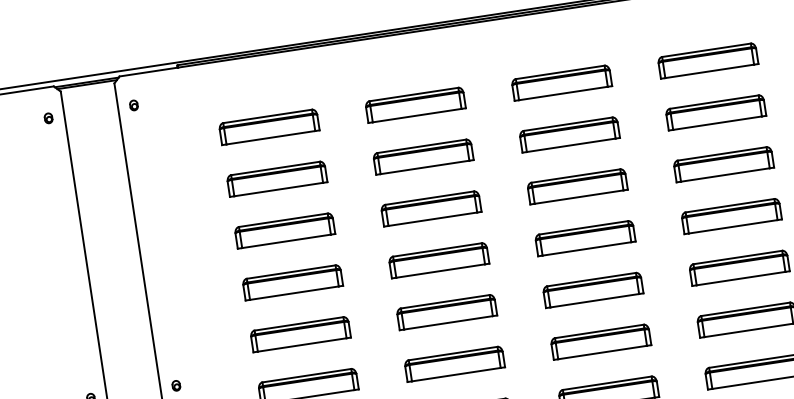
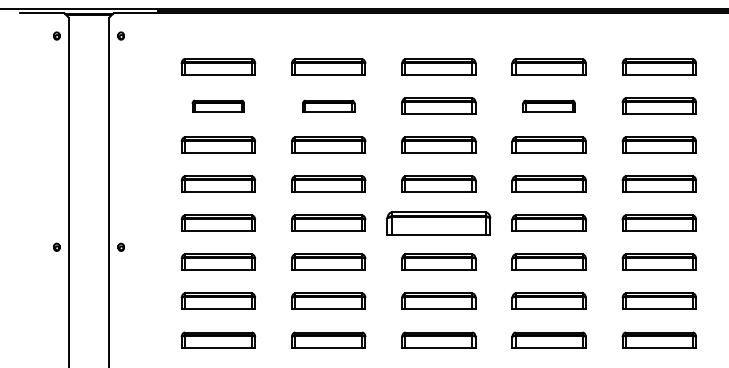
part: (714, 111) -> (548, 105), size x0.7
part: (423, 155) -> (328, 105), size x0.7
part: (275, 178) -> (217, 105), size x0.7
part: (592, 289) -> (438, 222), size x1.4

